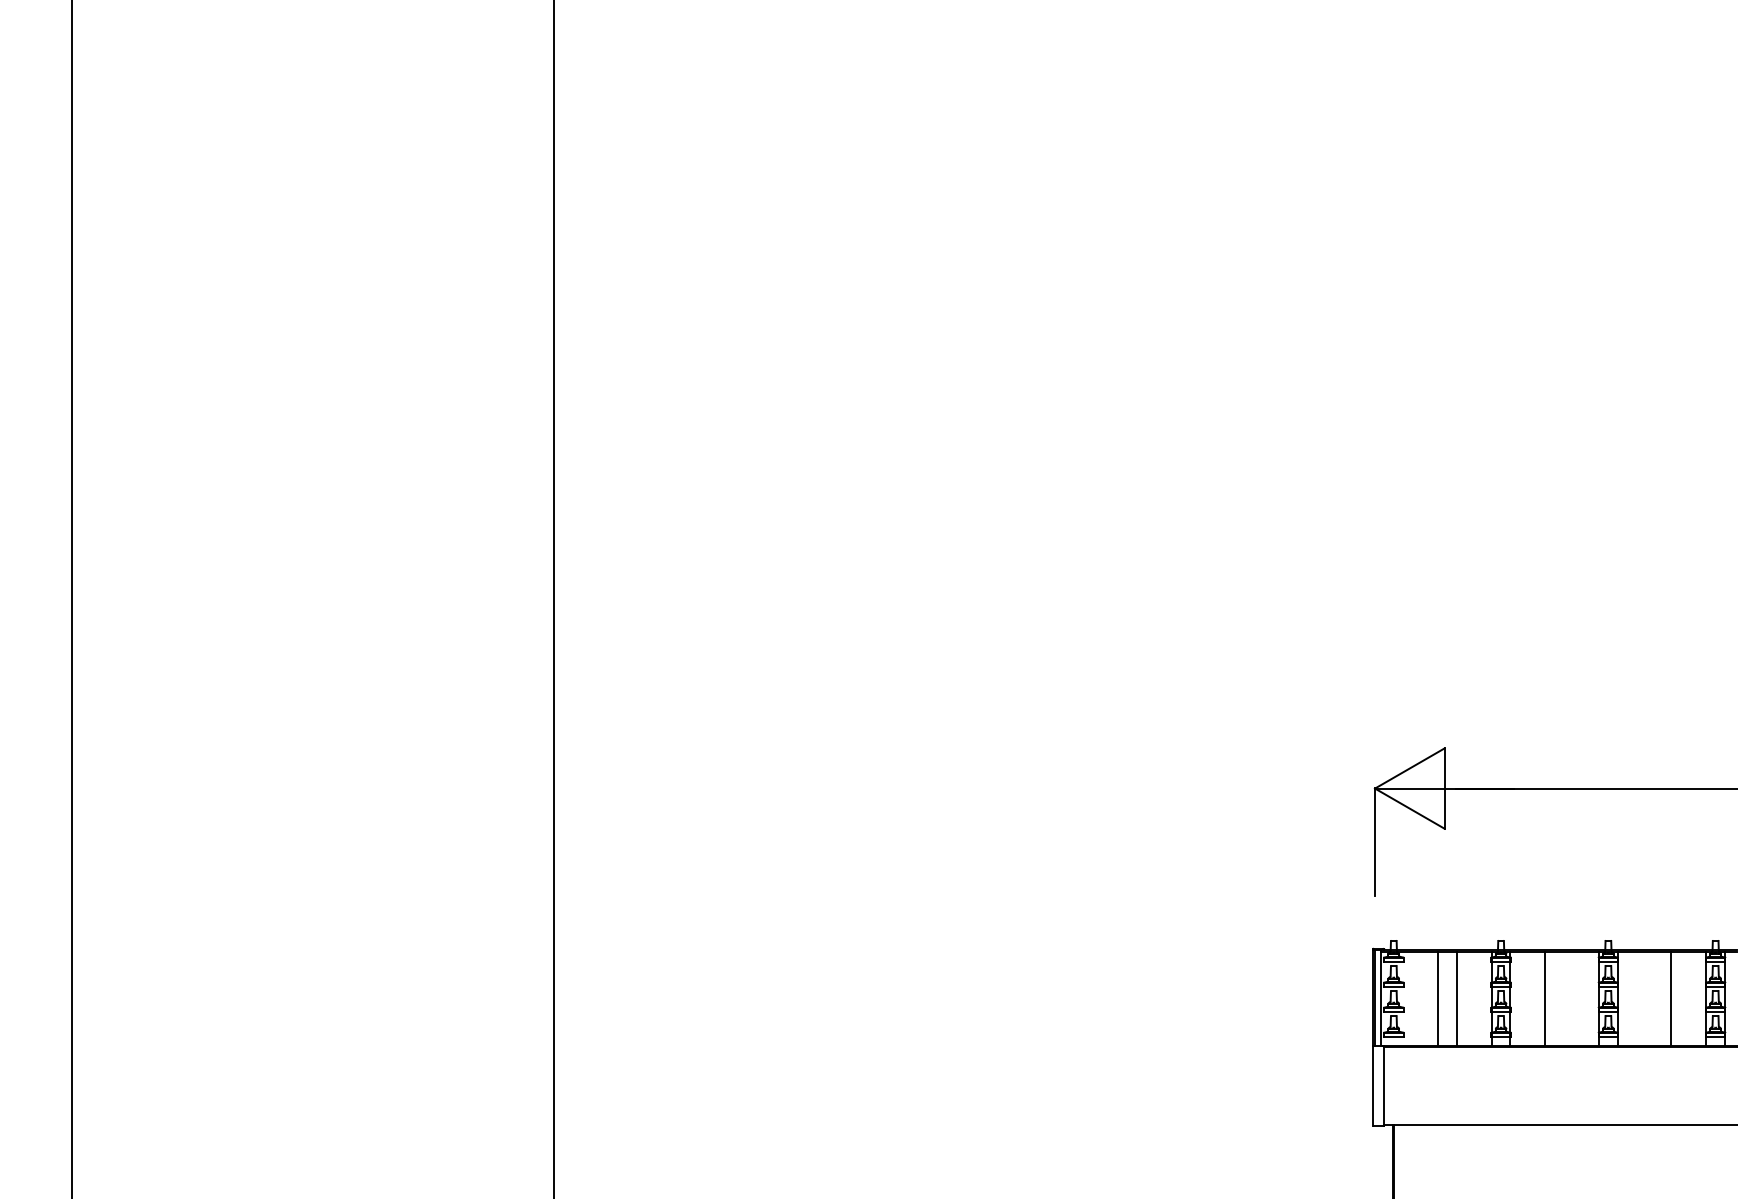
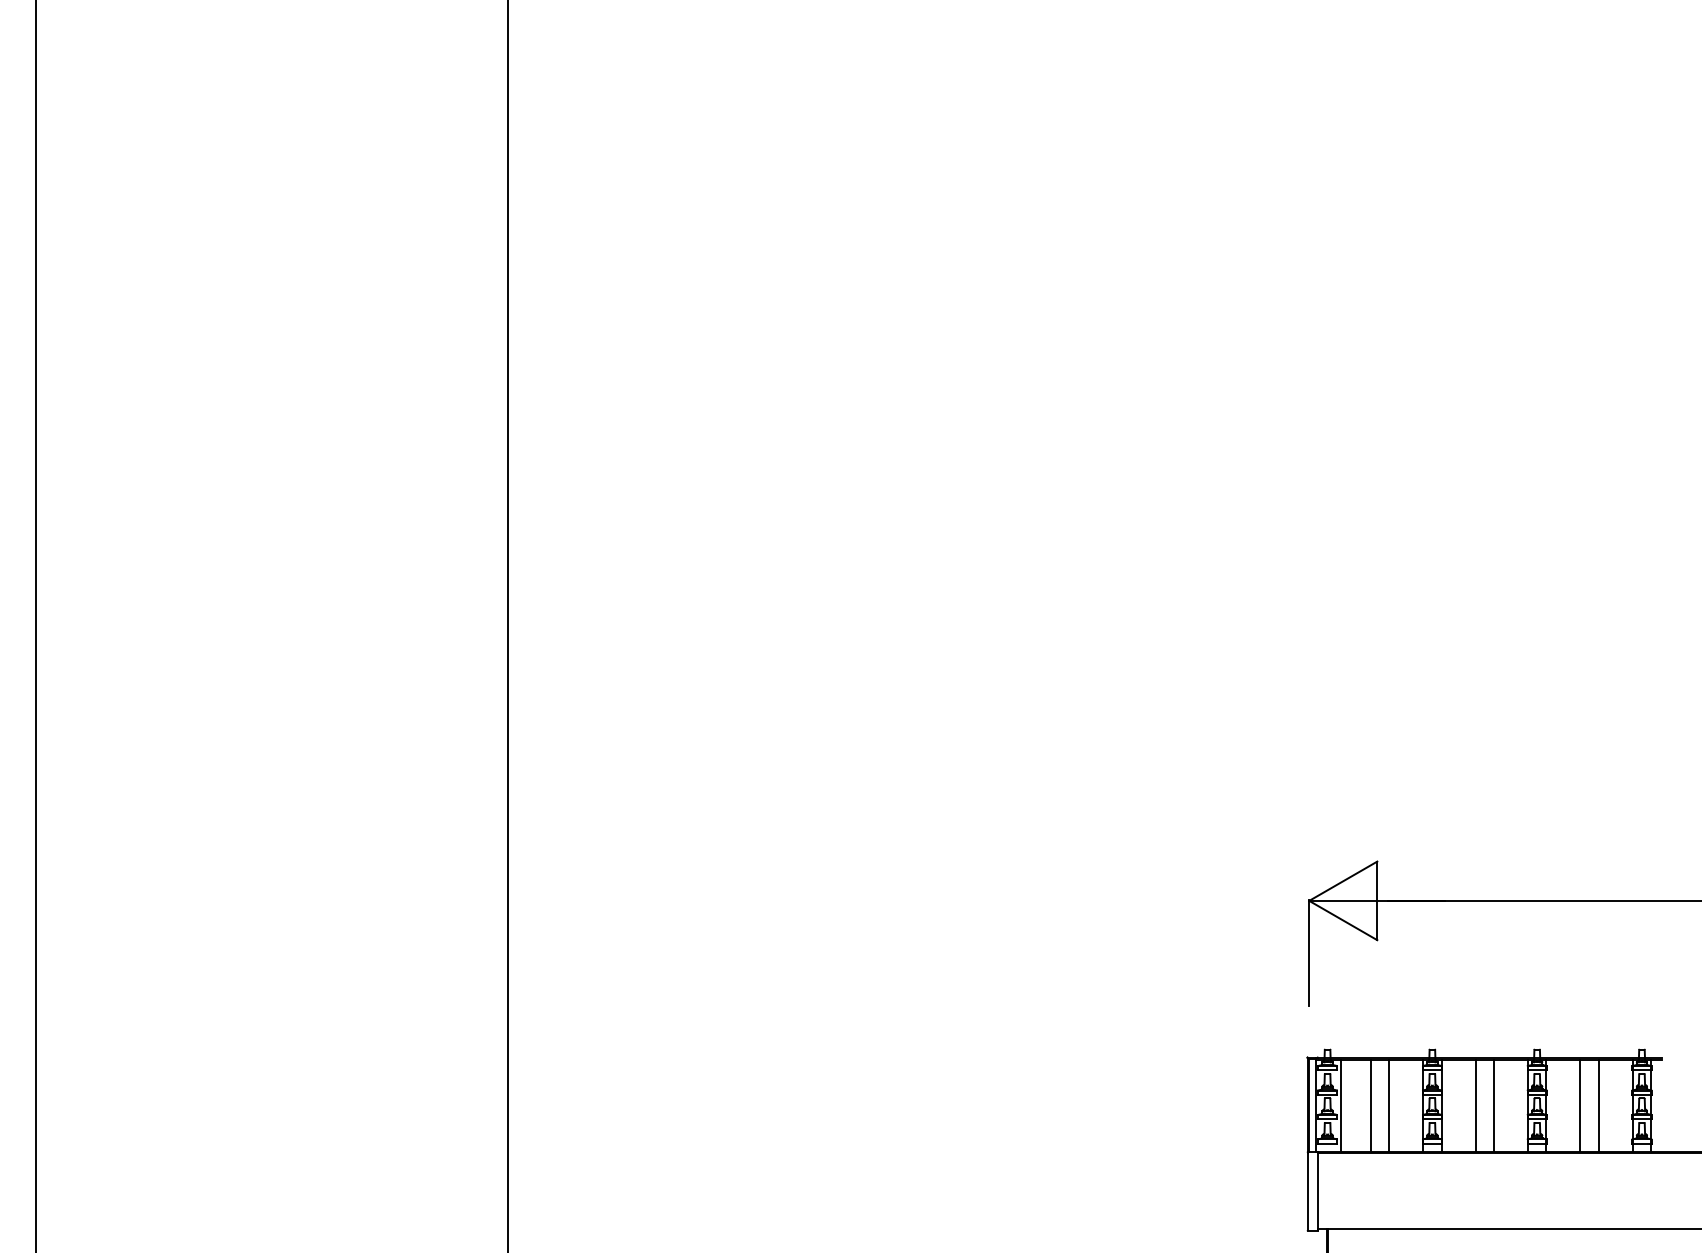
line: (1408, 999) -> (1341, 1106), added
line: (1563, 999) -> (1493, 1106), added
line: (1652, 999) -> (1580, 1106), added

